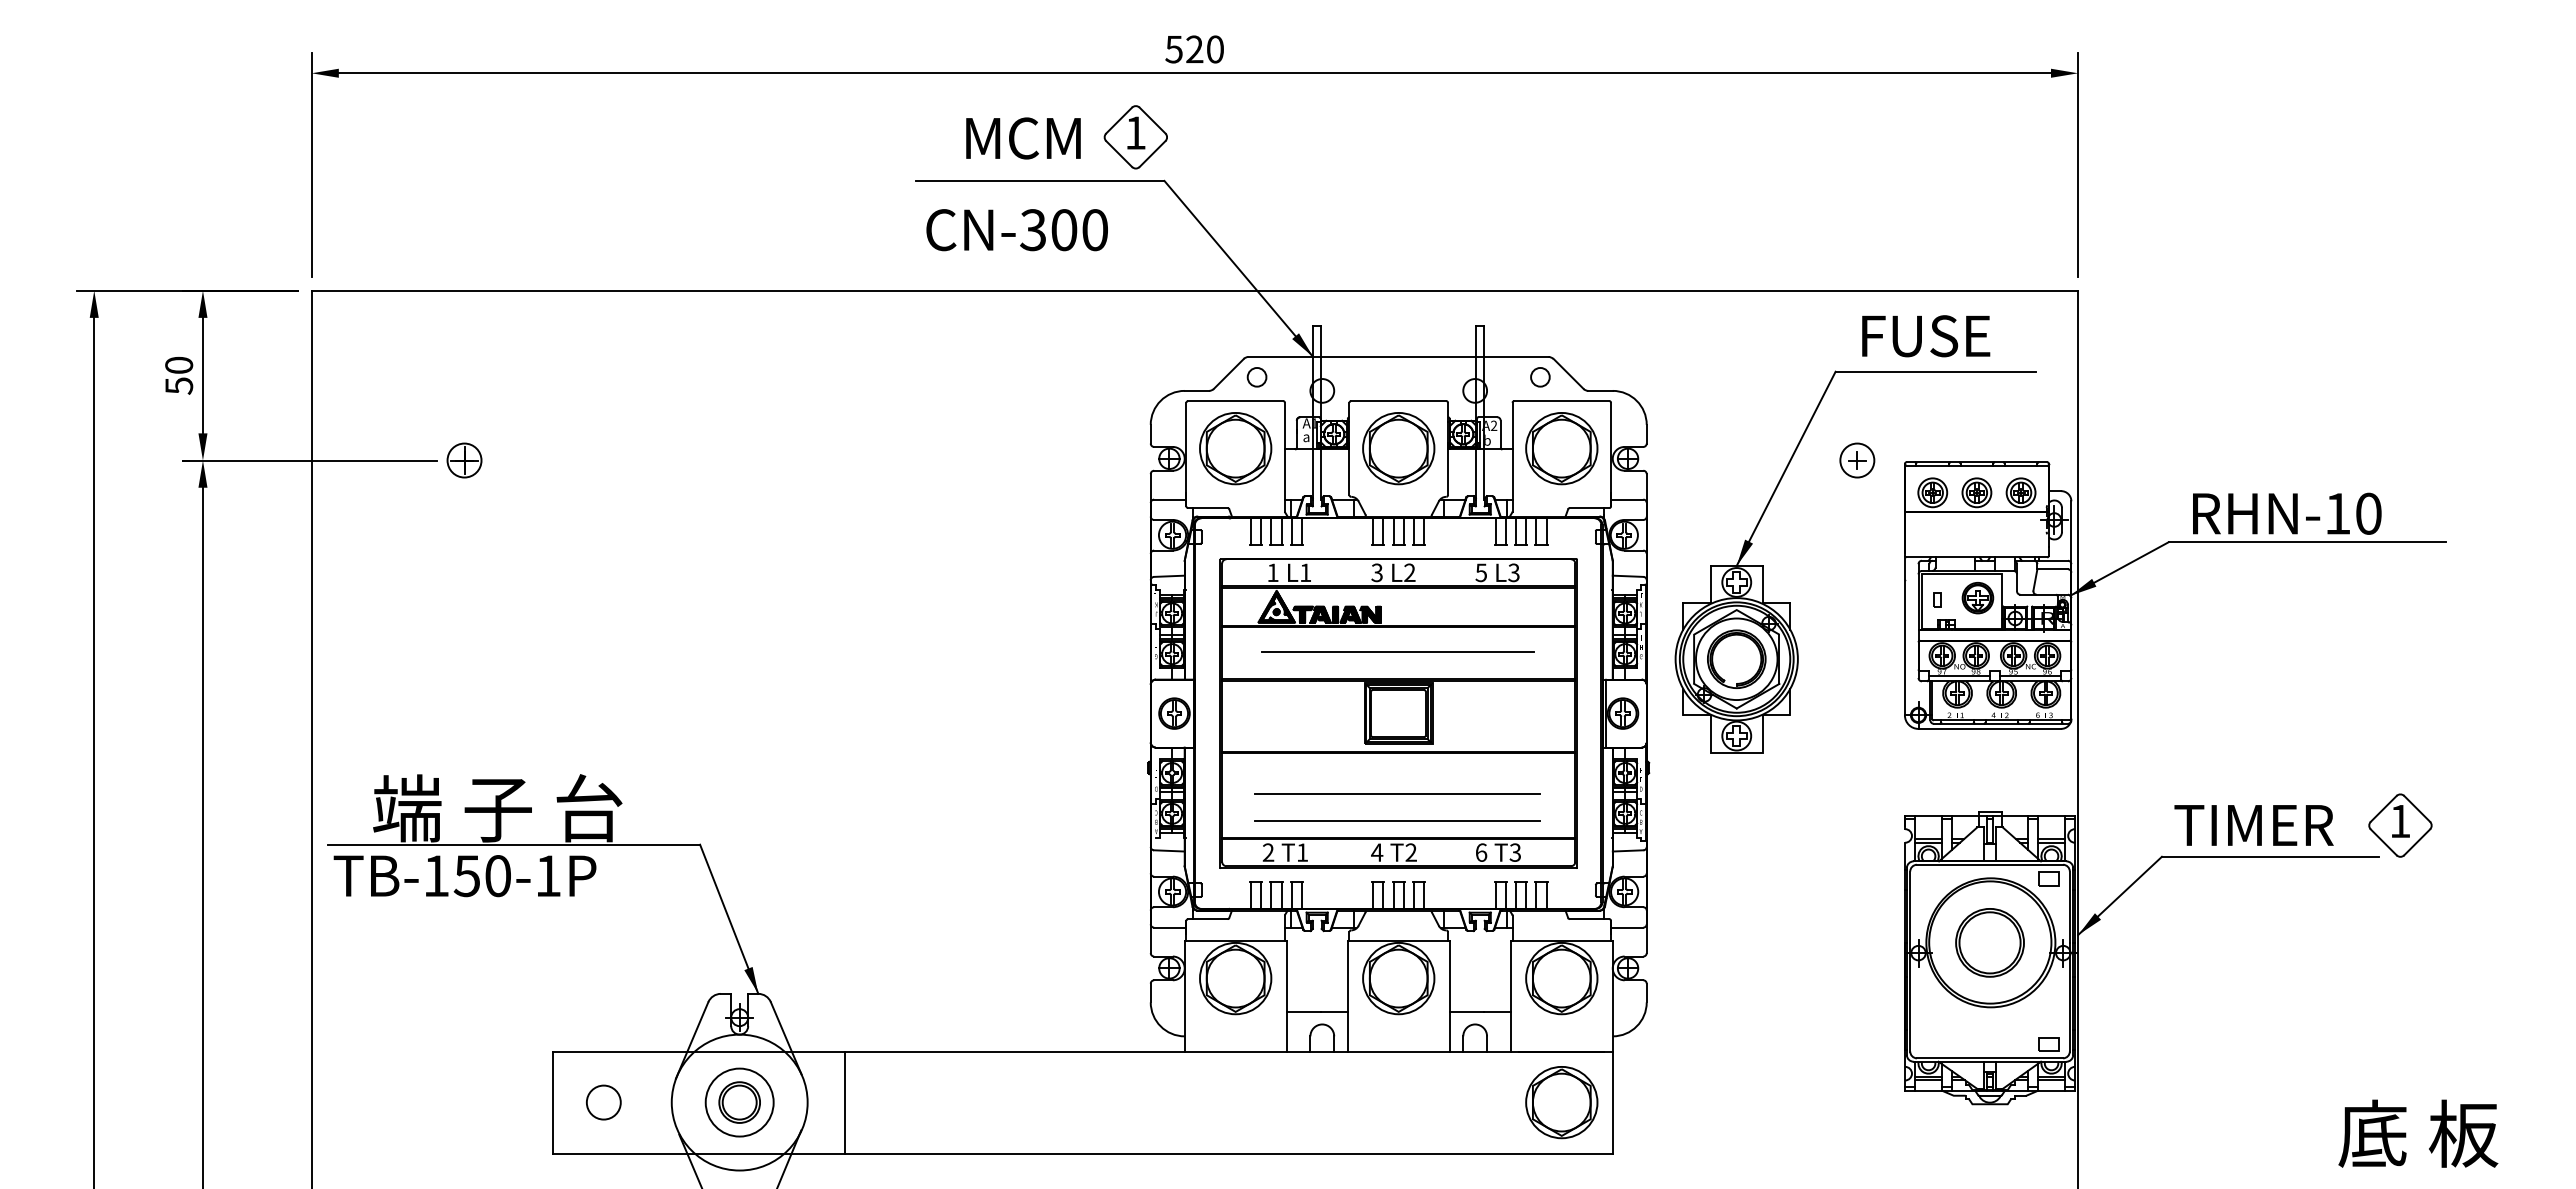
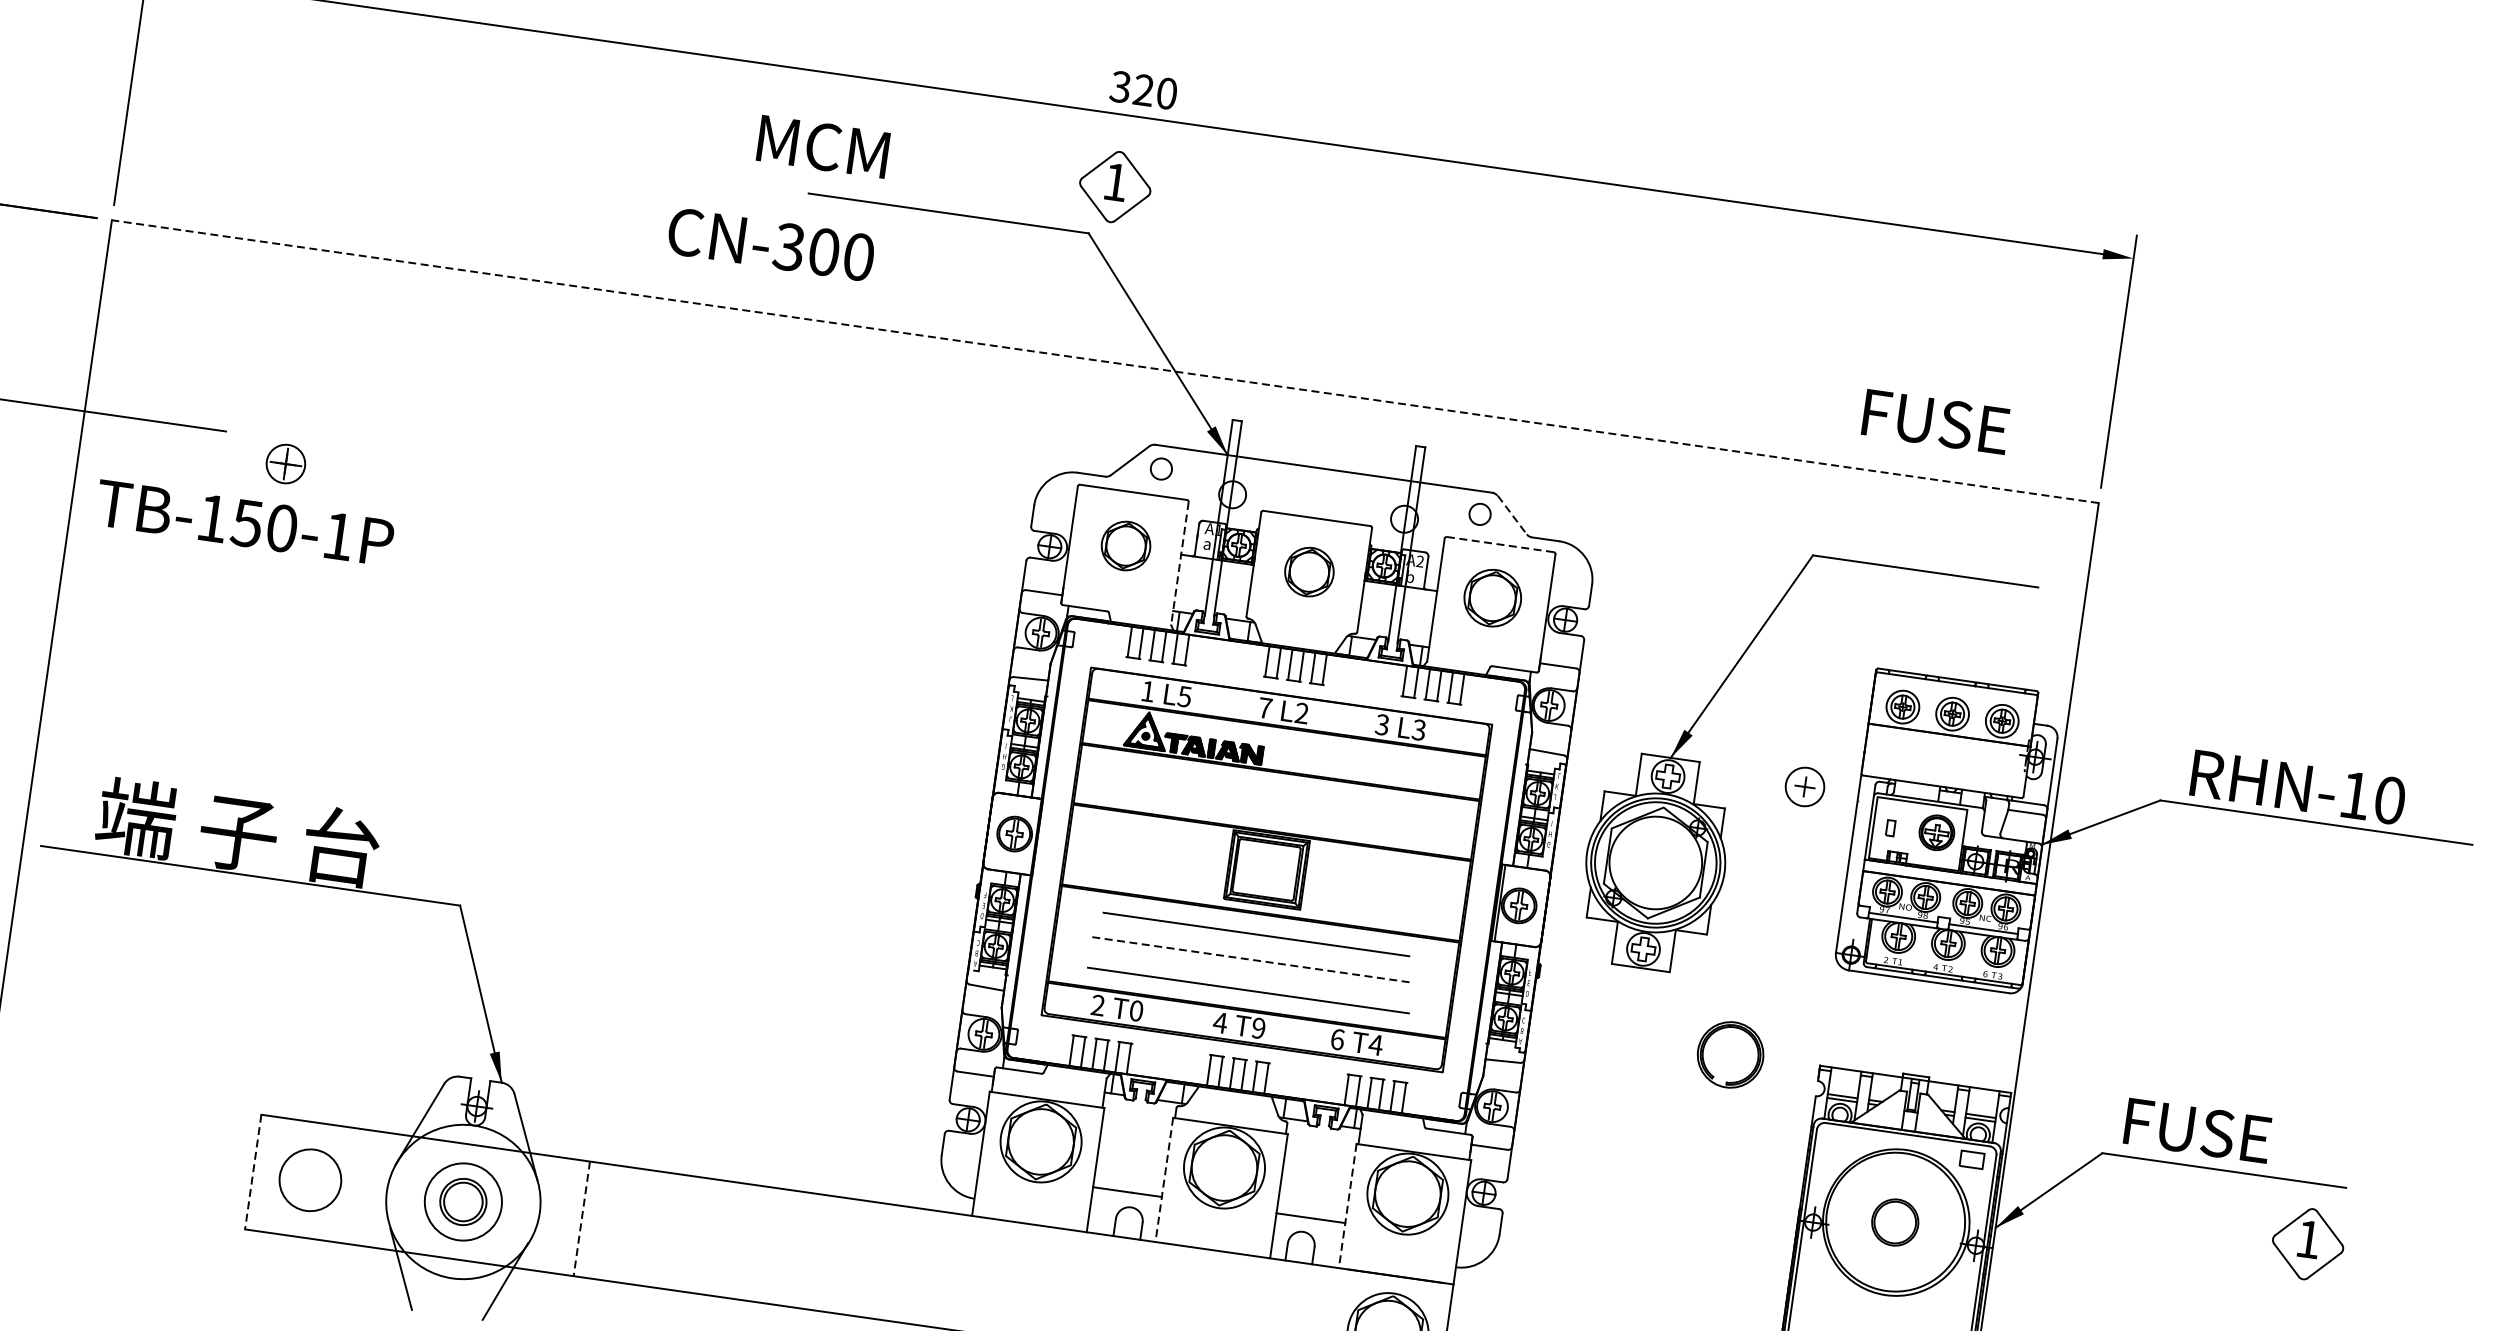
text: (1173, 49) -> (1119, 86), 520 -> 320
part: (1135, 137) -> (1114, 187), moved
text: (1023, 138) -> (823, 146), moved
text: (1016, 230) -> (770, 244), moved
line: (1194, 290) -> (1104, 361), solid -> dashed
text: (1926, 336) -> (1936, 422), moved
line: (1568, 374) -> (1512, 515), solid -> dashed
line: (1561, 401) -> (1499, 544), solid -> dashed
part: (1235, 448) -> (1125, 545), size x0.6
part: (1398, 448) -> (1309, 571), size x0.6
part: (1561, 448) -> (1492, 597), size x0.7
line: (1284, 457) -> (1179, 563), solid -> dashed
part: (464, 460) -> (285, 464), moved
part: (1857, 460) -> (1805, 786), moved
text: (1305, 572) -> (1184, 696), L1 -> L5
text: (1376, 572) -> (1264, 707), 3 -> 7
text: (1481, 572) -> (1382, 724), 5 -> 3
line: (1397, 651) -> (1256, 933), moved
part: (1736, 658) -> (1730, 1054), moved
line: (1397, 793) -> (1252, 959), solid -> dashed
text: (2253, 825) -> (2210, 1132), TIMER -> FUSE
part: (2400, 825) -> (2308, 1244), moved
text: (1302, 852) -> (1136, 1010), T1 -> T0
text: (1410, 852) -> (1257, 1028), T2 -> T9
text: (1515, 852) -> (1376, 1044), T3 -> T4
text: (464, 876) -> (244, 523), moved
part: (1989, 942) -> (1894, 1222), size x0.6
line: (1347, 996) -> (1163, 1179), solid -> dashed
line: (1510, 996) -> (1347, 1206), solid -> dashed
line: (552, 1102) -> (252, 1171), solid -> dashed
circle: (603, 1102) -> (310, 1180), size x1.6
line: (845, 1102) -> (582, 1218), solid -> dashed

